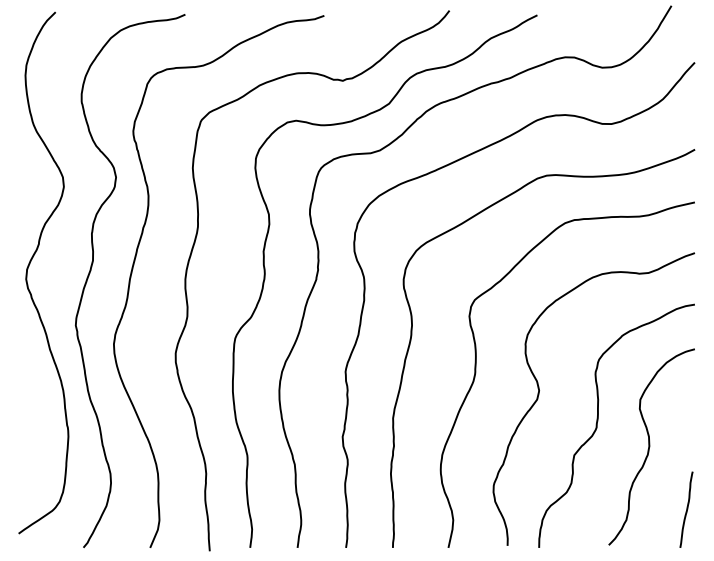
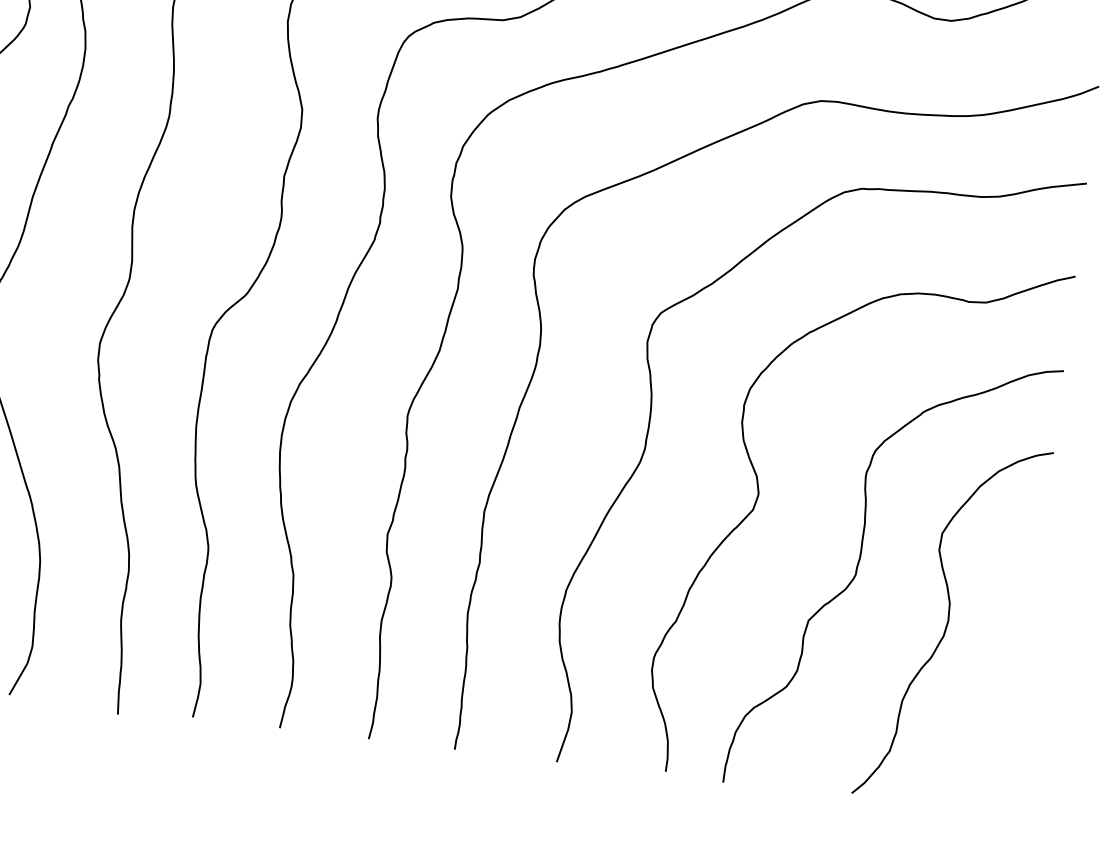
curve: (686, 509) -> (1002, 745), removed

